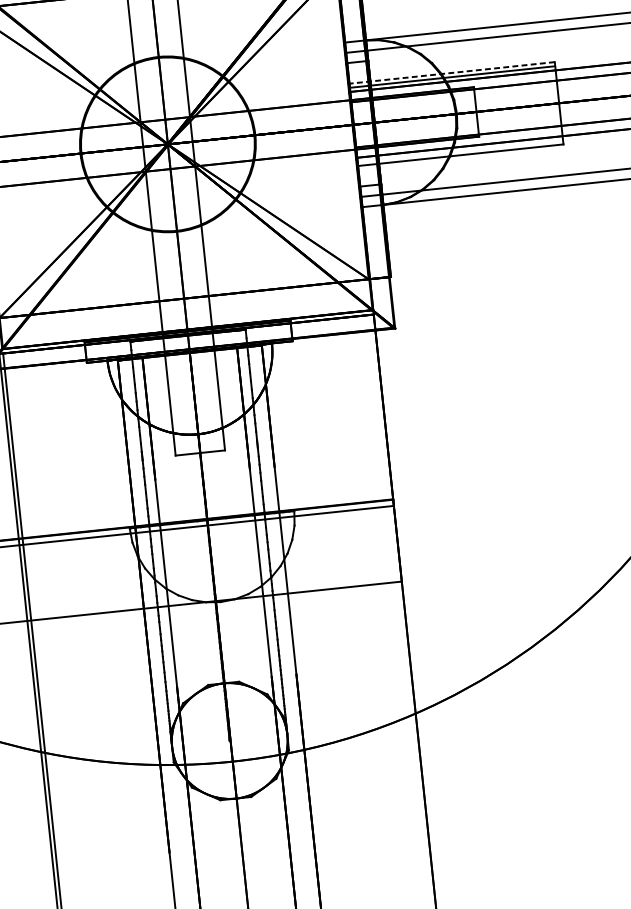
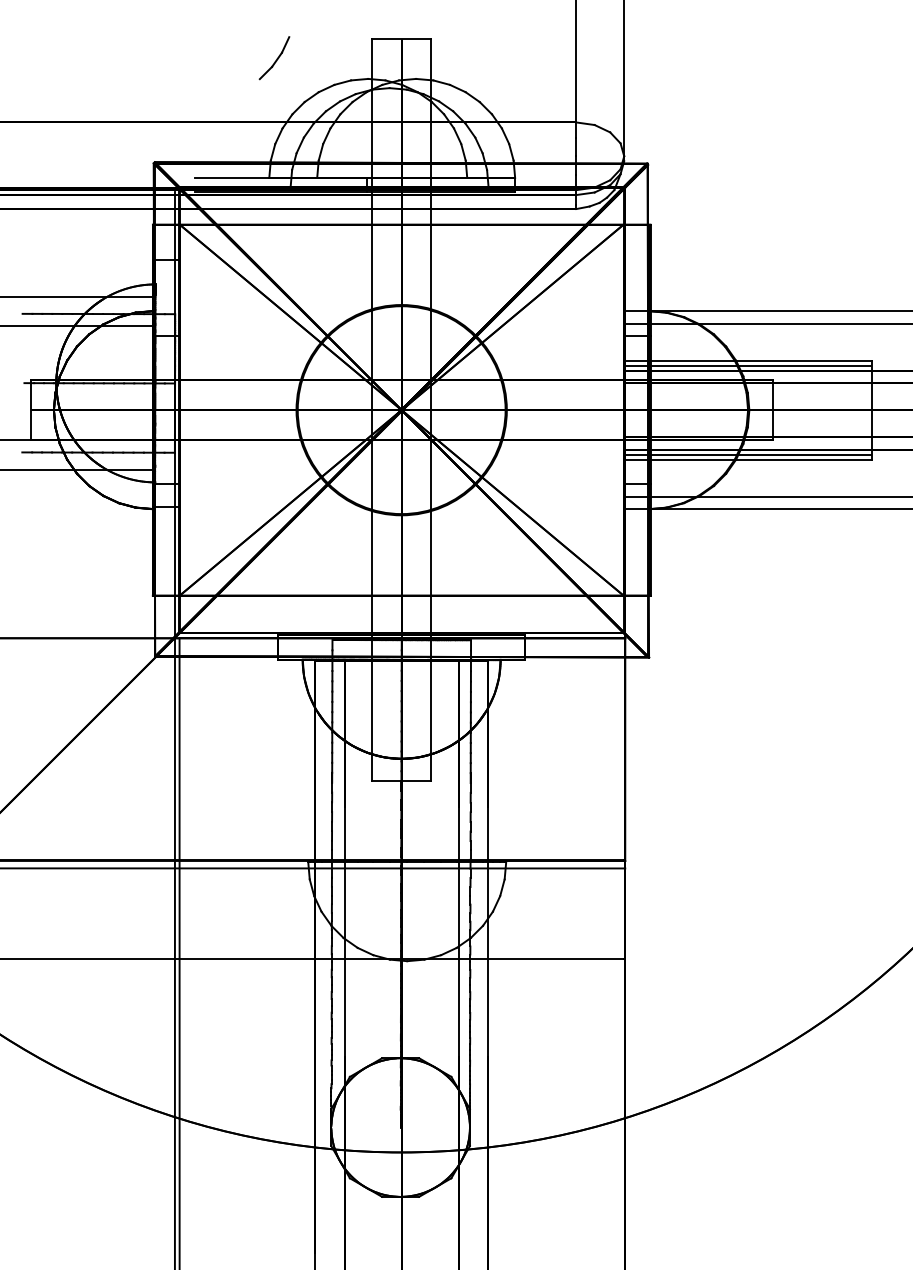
line: (451, 72) -> (748, 360), dashed -> solid
line: (460, 150) -> (748, 454), added

